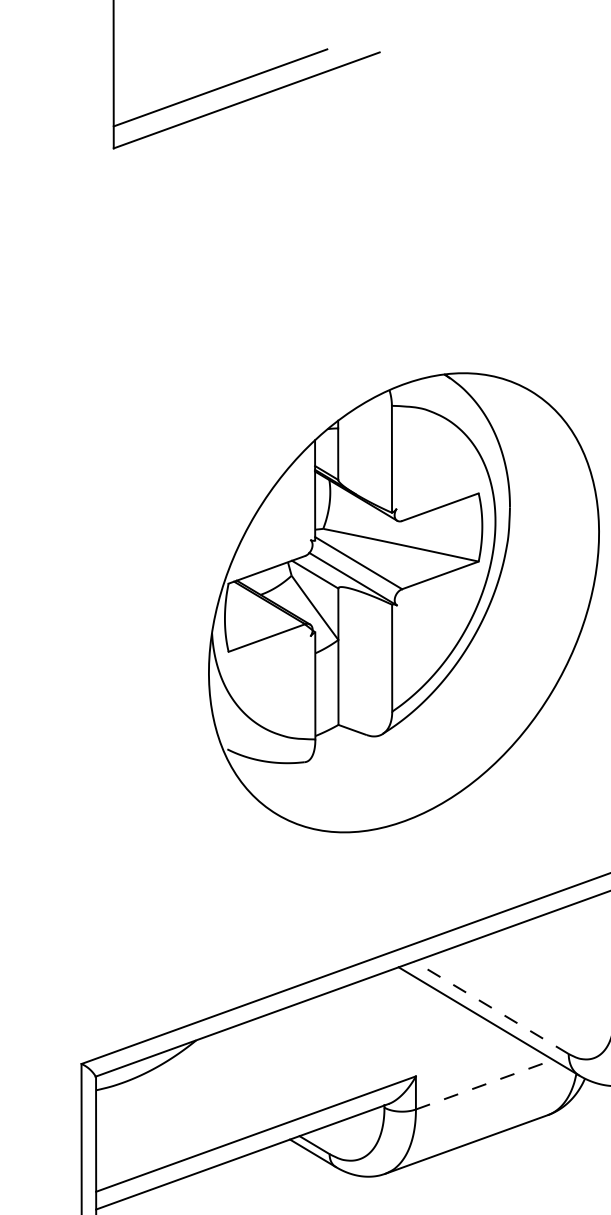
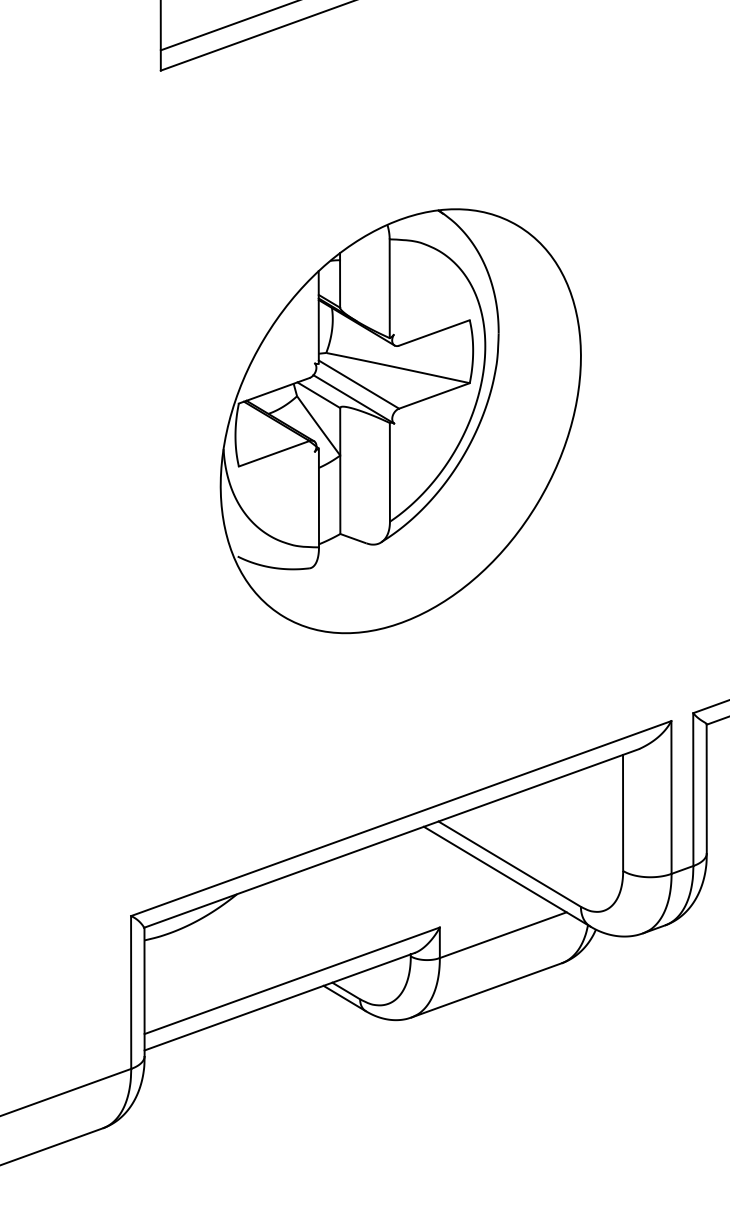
part: (403, 603) -> (400, 421), moved
line: (491, 1007) -> (509, 863), dashed -> solid
line: (484, 1085) -> (503, 935), dashed -> solid

